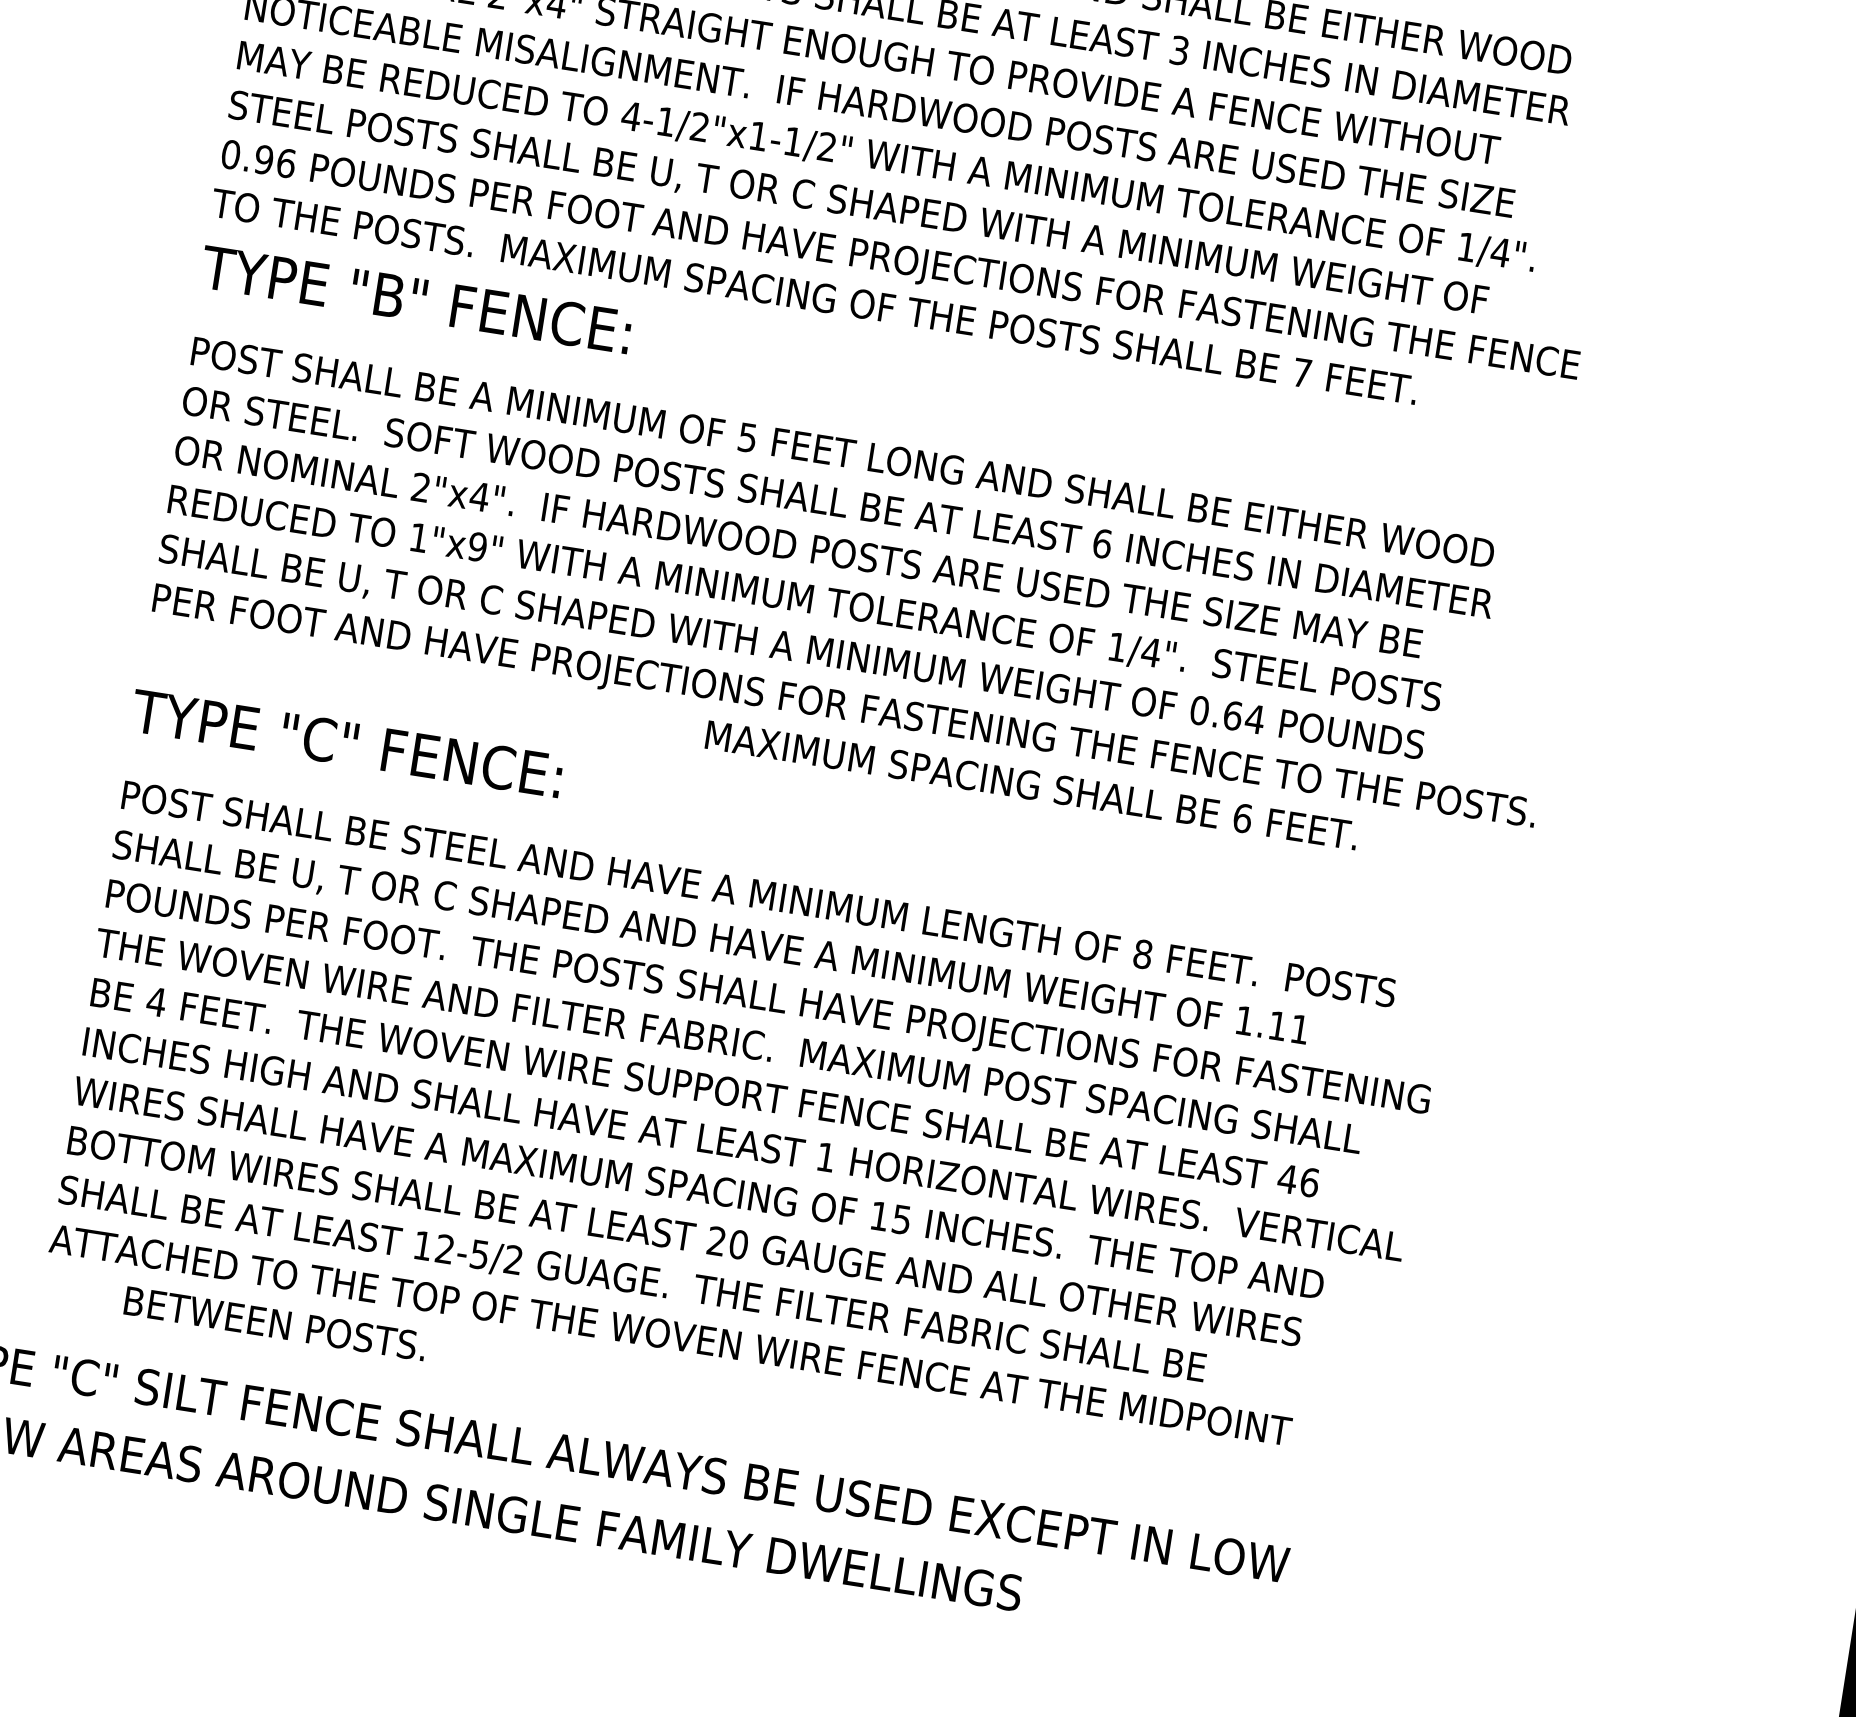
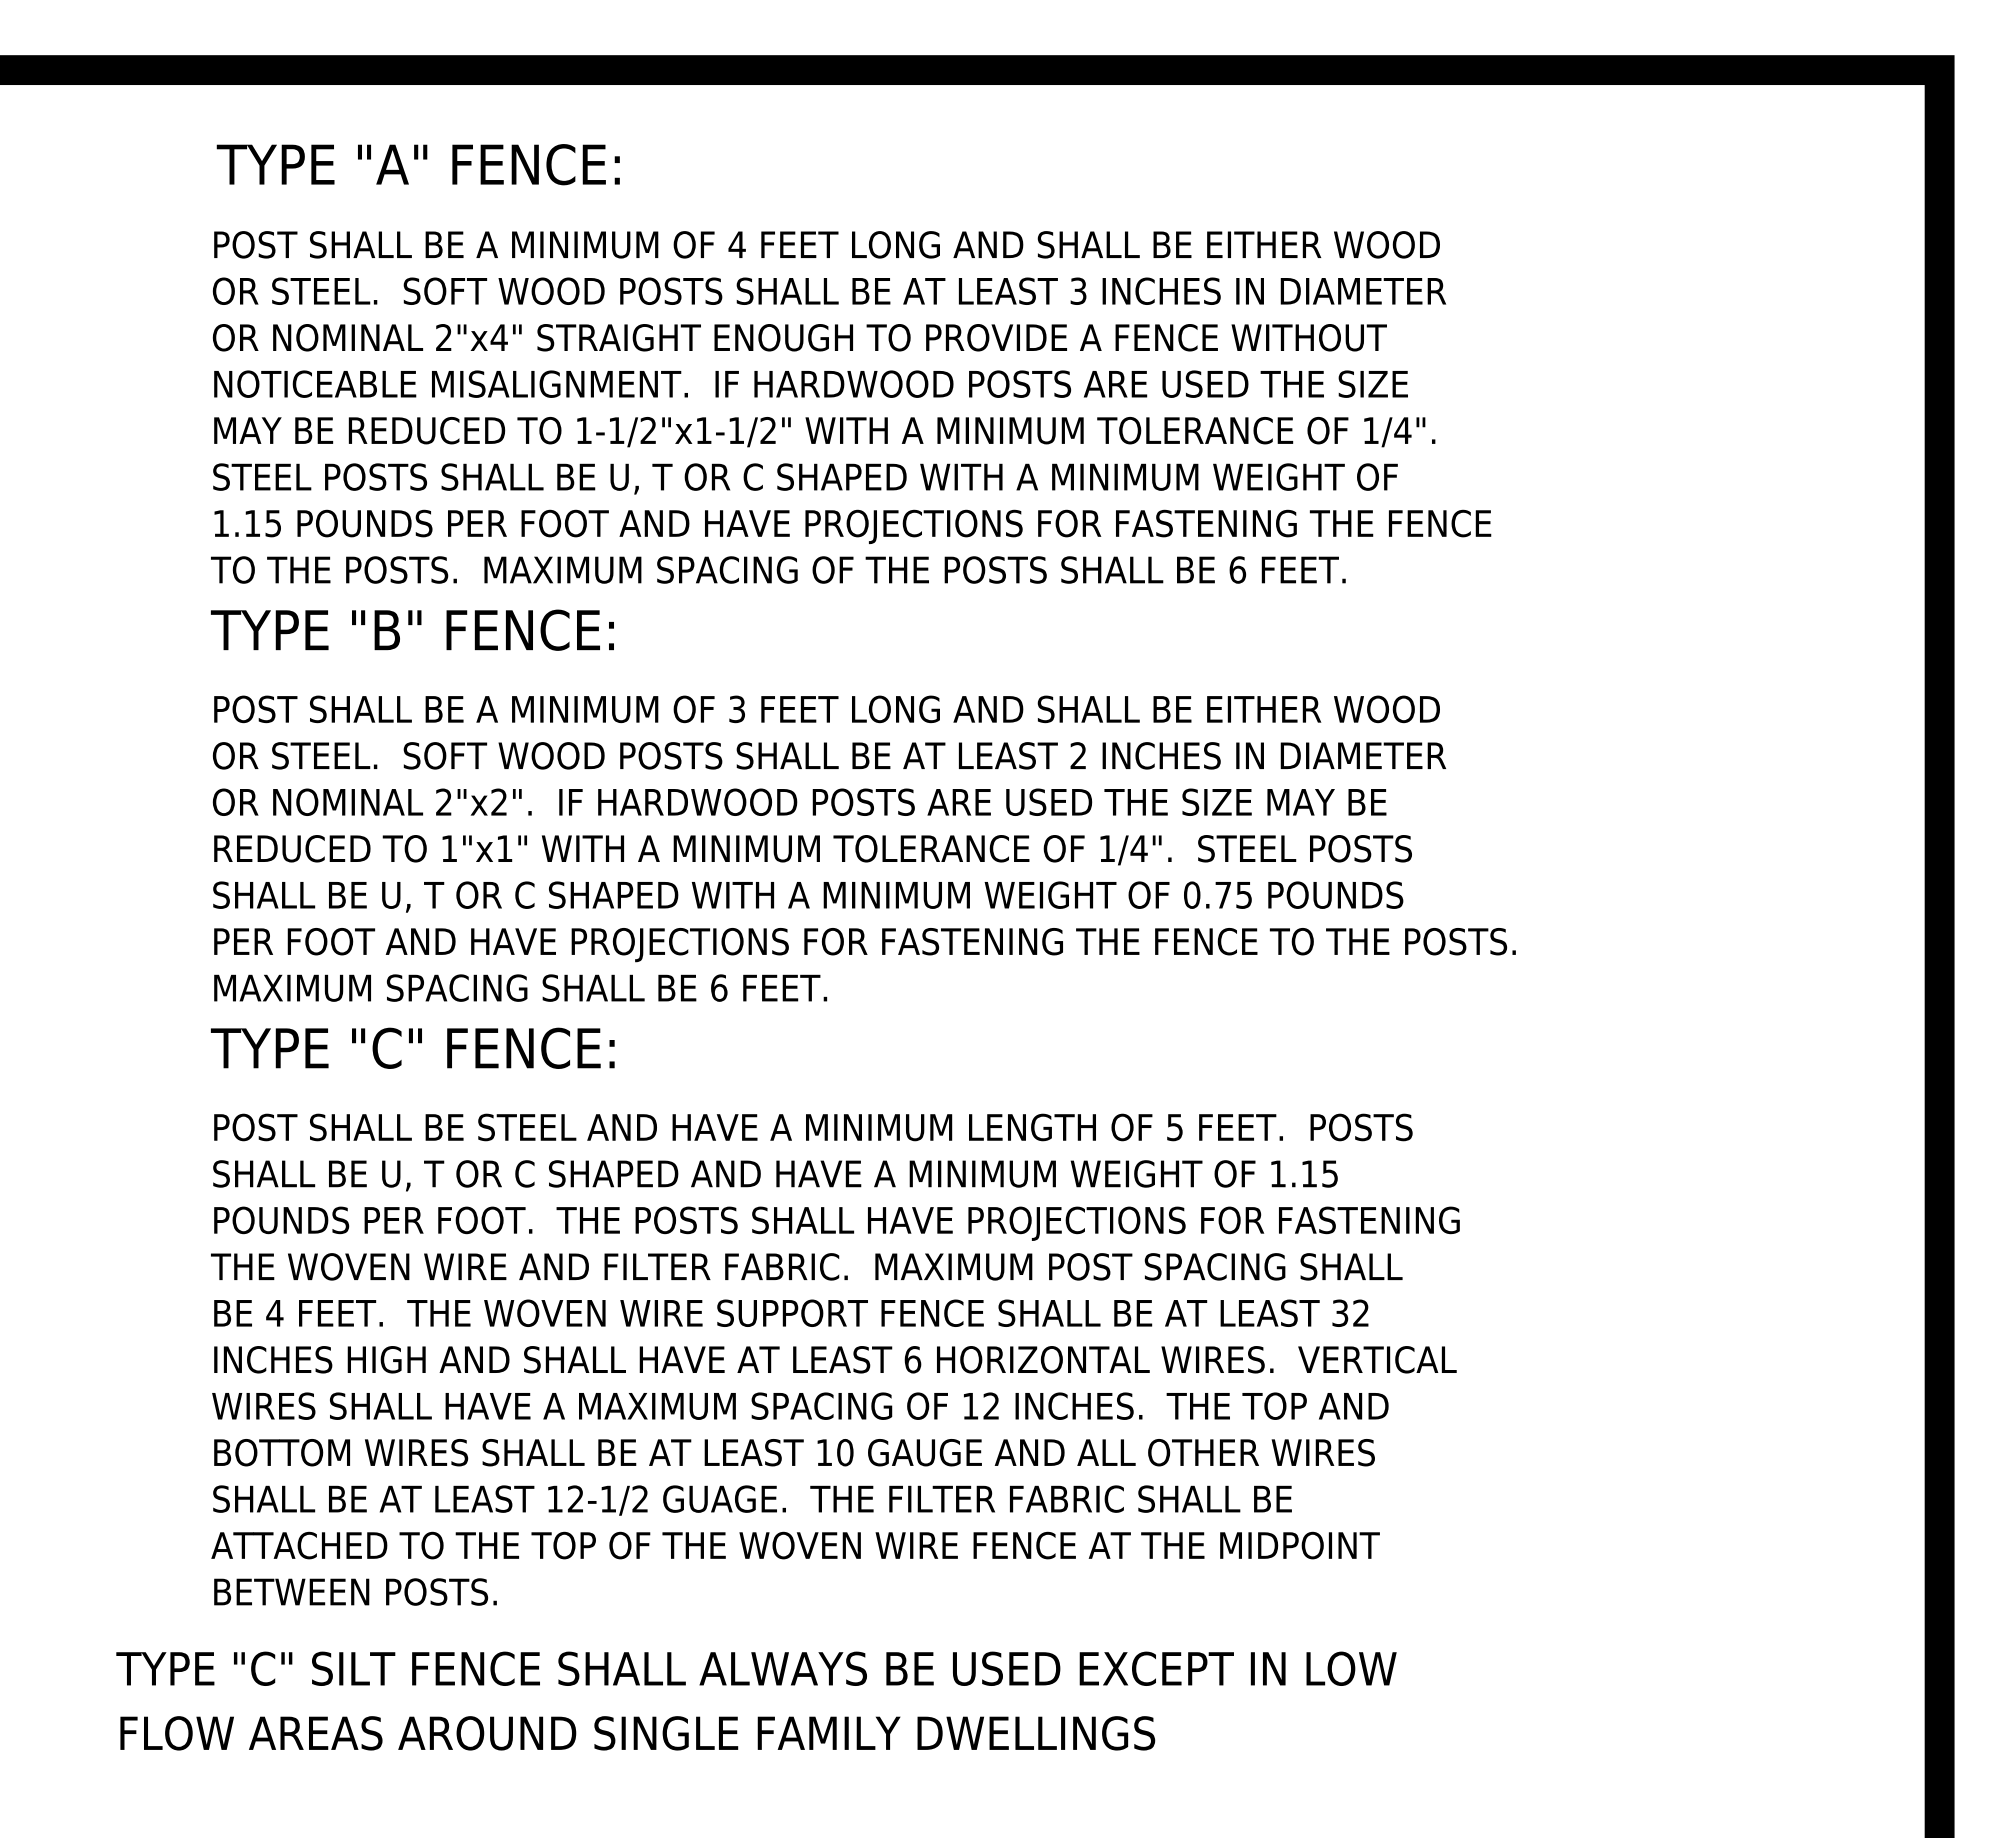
text: (630, 116) -> (583, 430), 4-1/2"x1-1/2" -> 1-1/2"x1-1/2"
text: (258, 159) -> (247, 523), 0.96 -> 1.15
text: (1302, 372) -> (1237, 569), 7 -> 6
text: (748, 436) -> (737, 708), 5 -> 3
text: (478, 495) -> (498, 801), 2"x4". -> 2"x2".
text: (1102, 543) -> (1078, 755), 6 -> 2
text: (477, 546) -> (504, 848), 1"x9" -> 1"x1"
text: (1243, 716) -> (1233, 894), 0.64 -> 0.75
text: (1031, 784) -> (520, 987), moved
text: (1143, 954) -> (1175, 1127), 8 -> 5
text: (1299, 1028) -> (1329, 1173), 1.11 -> 1.15
text: (825, 1157) -> (912, 1359), 1 -> 6
text: (1298, 1179) -> (1350, 1312), 46 -> 32
text: (900, 1218) -> (990, 1405), 15 -> 12
text: (715, 1240) -> (823, 1452), 20 -> 10
text: (479, 1254) -> (608, 1498), 12-5/2 -> 12-1/2
text: (275, 1323) -> (355, 1591), moved

